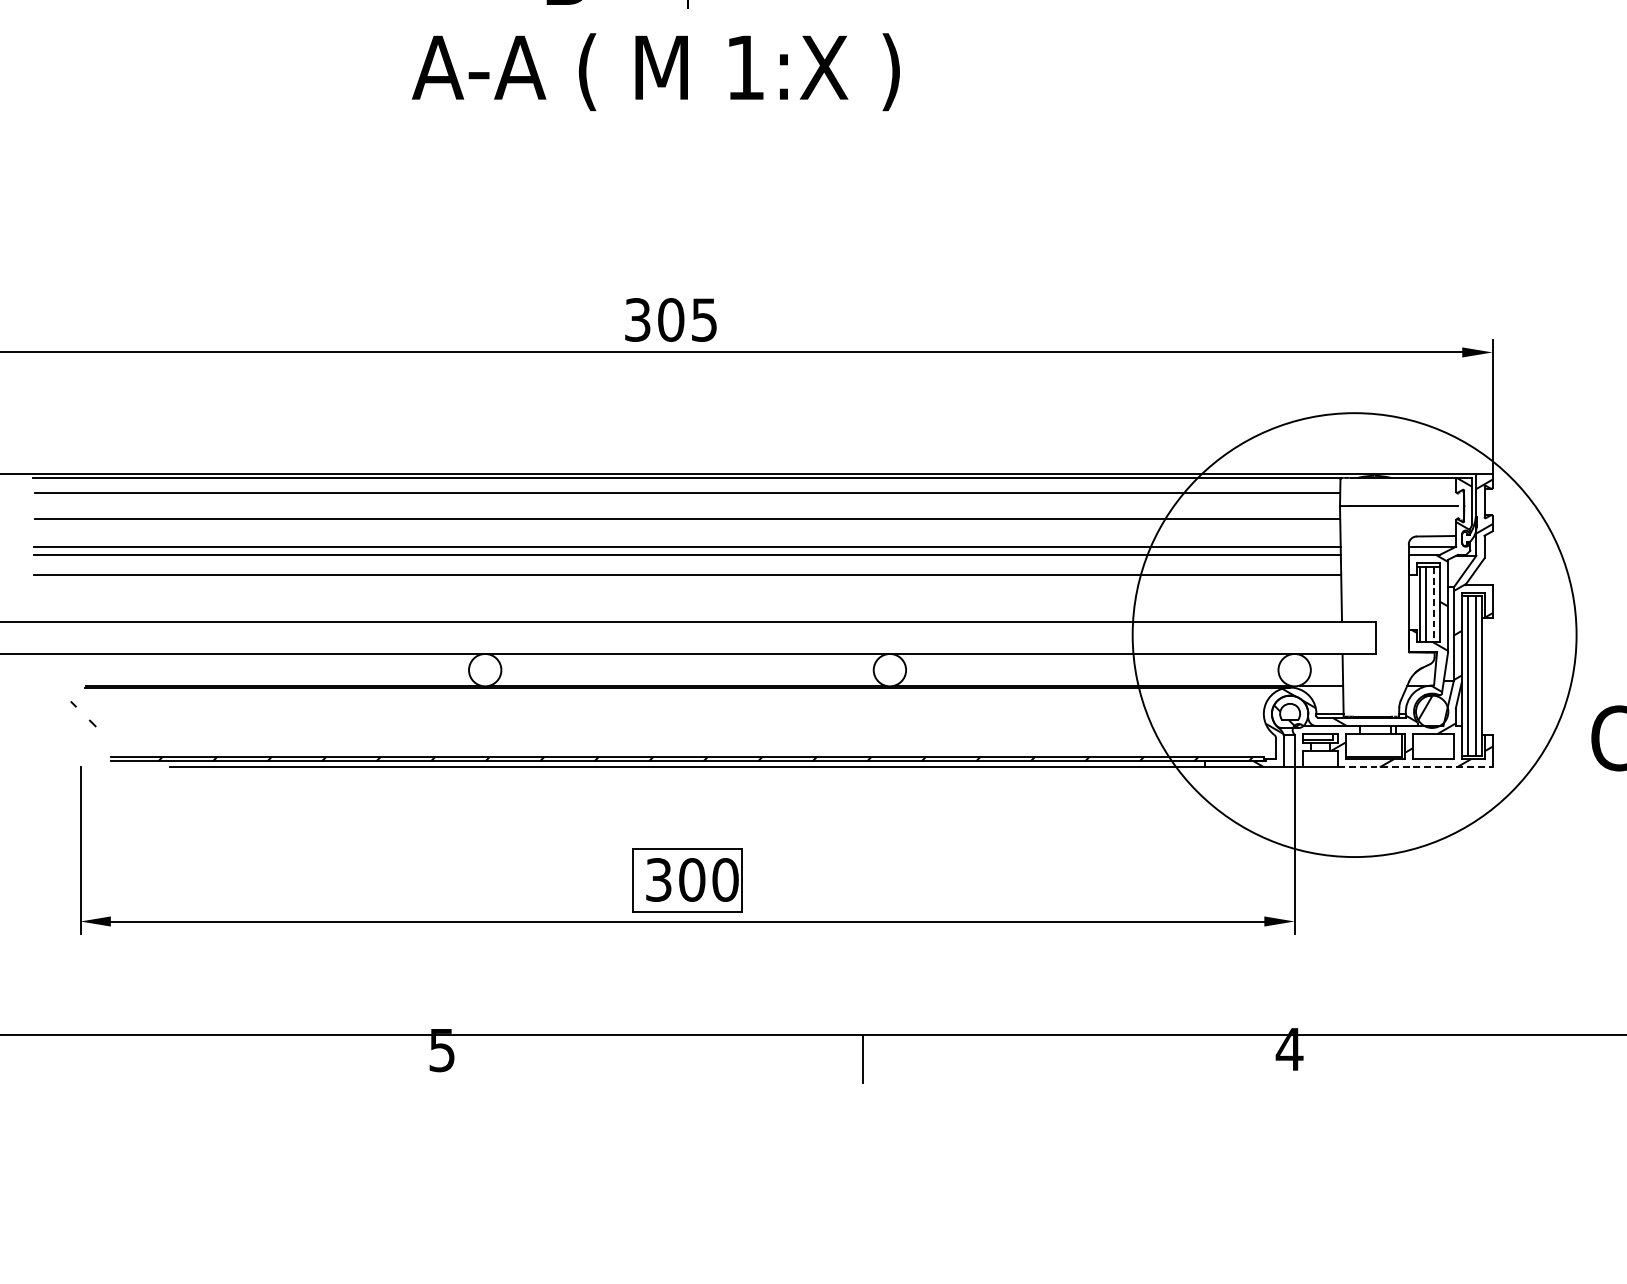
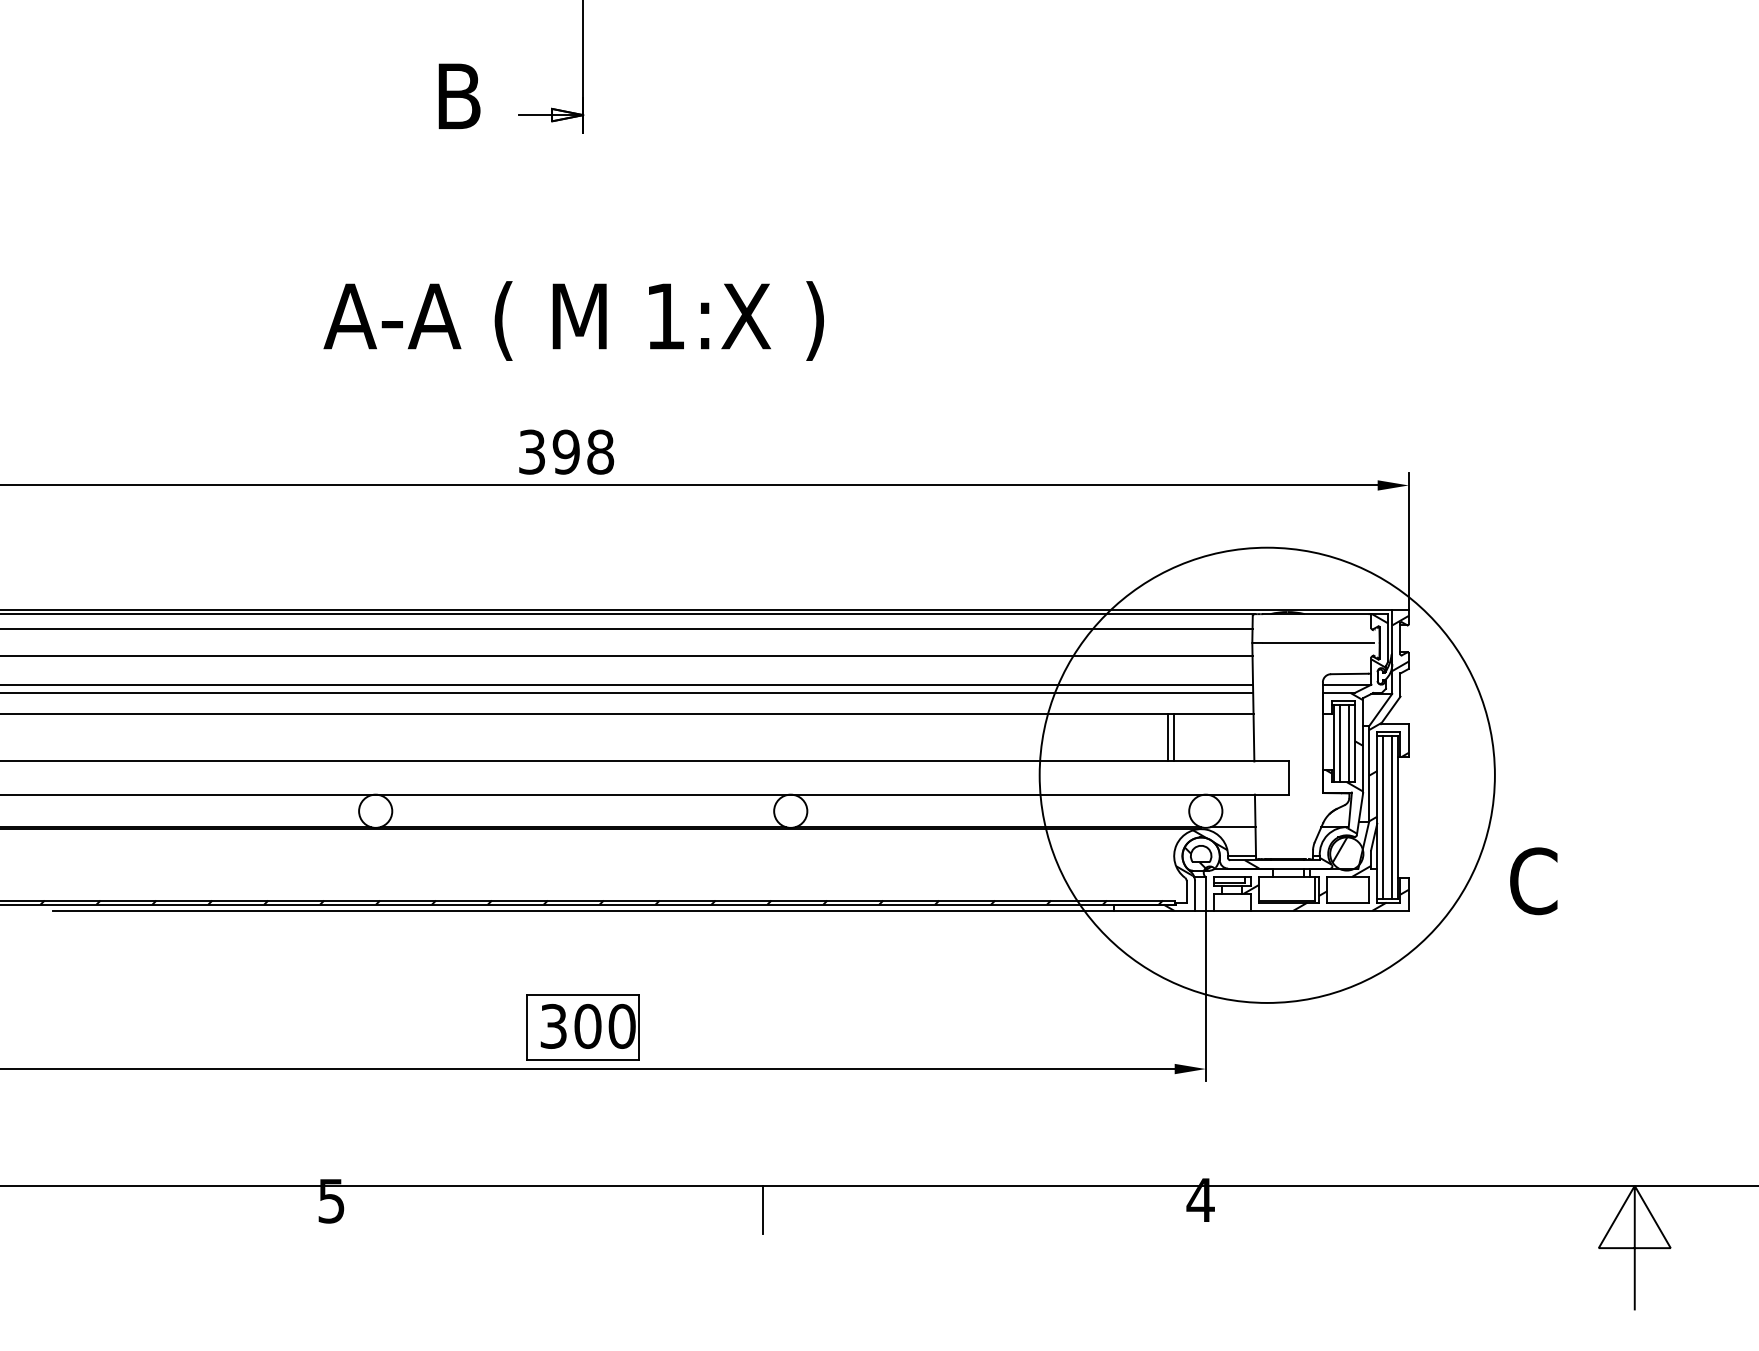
text: (655, 71) -> (573, 320), moved
text: (687, 319) -> (583, 451), 305 -> 398
line: (1258, 598) -> (1168, 737), added
line: (1264, 598) -> (1174, 737), added
line: (1433, 605) -> (1348, 744), dashed -> solid
line: (1416, 766) -> (1330, 910), dashed -> solid

